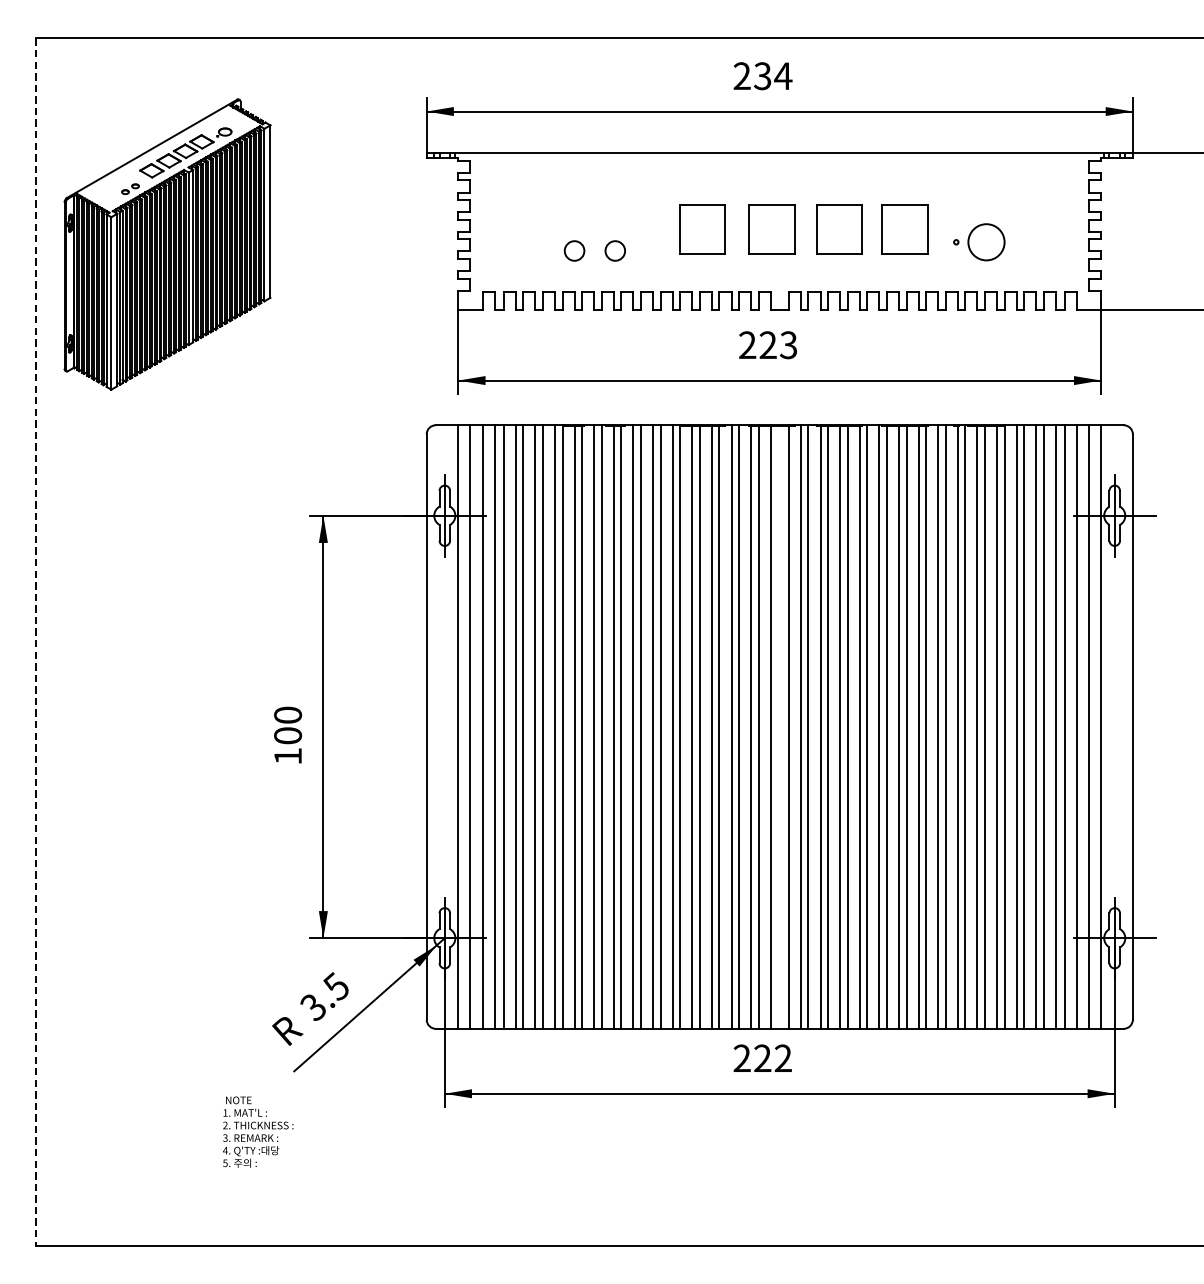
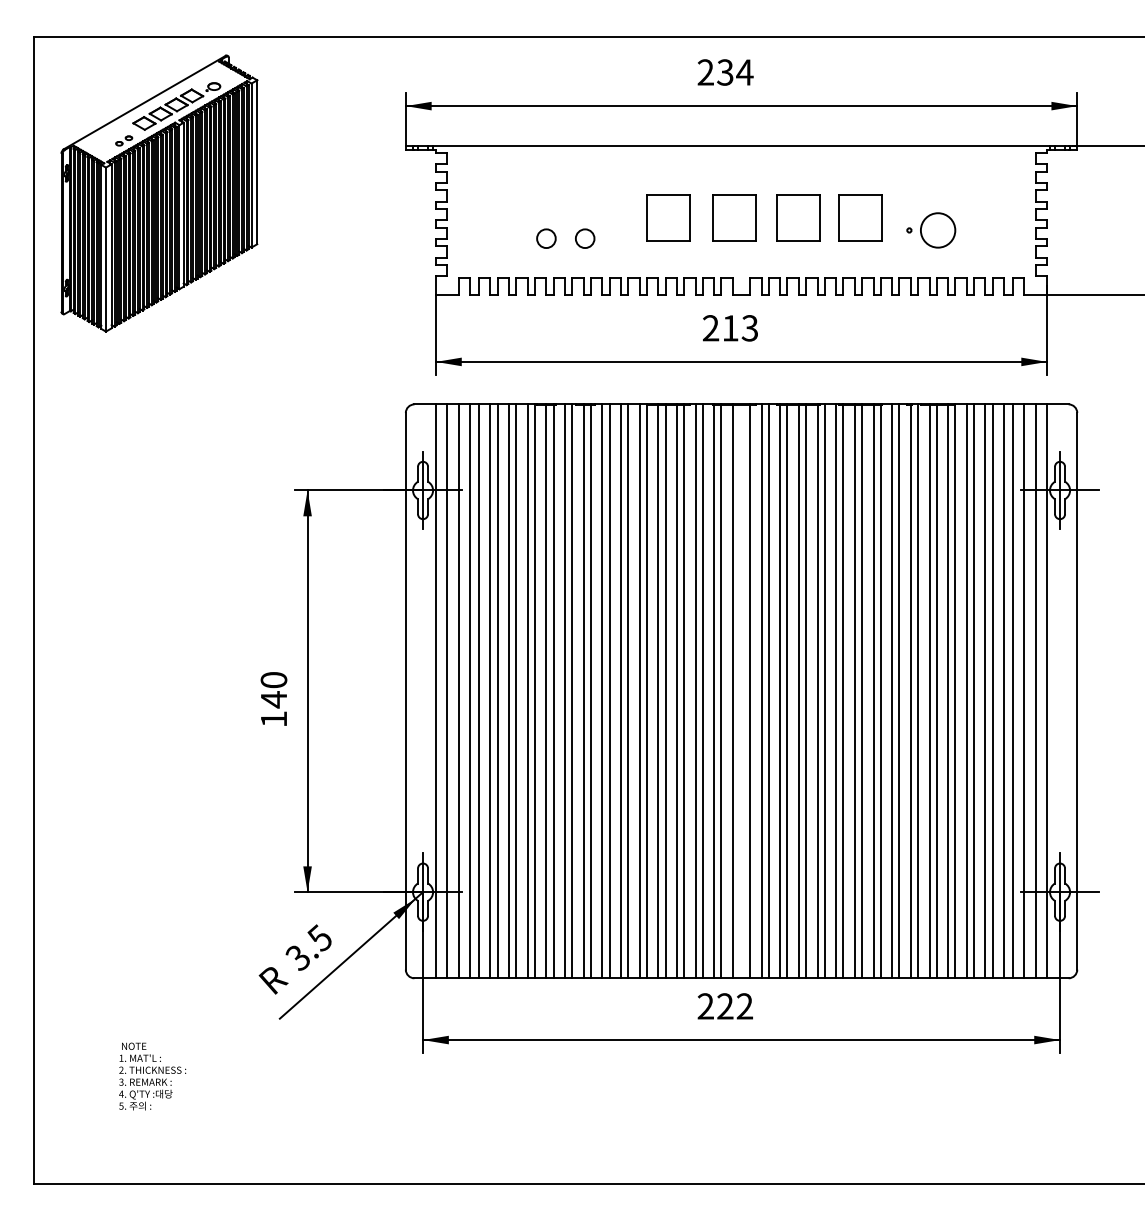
part: (167, 244) -> (159, 193), moved
text: (768, 345) -> (730, 328), 223 -> 213
line: (36, 642) -> (34, 610), dashed -> solid
text: (287, 735) -> (273, 699), 100 -> 140
text: (258, 1132) -> (152, 1076), moved

